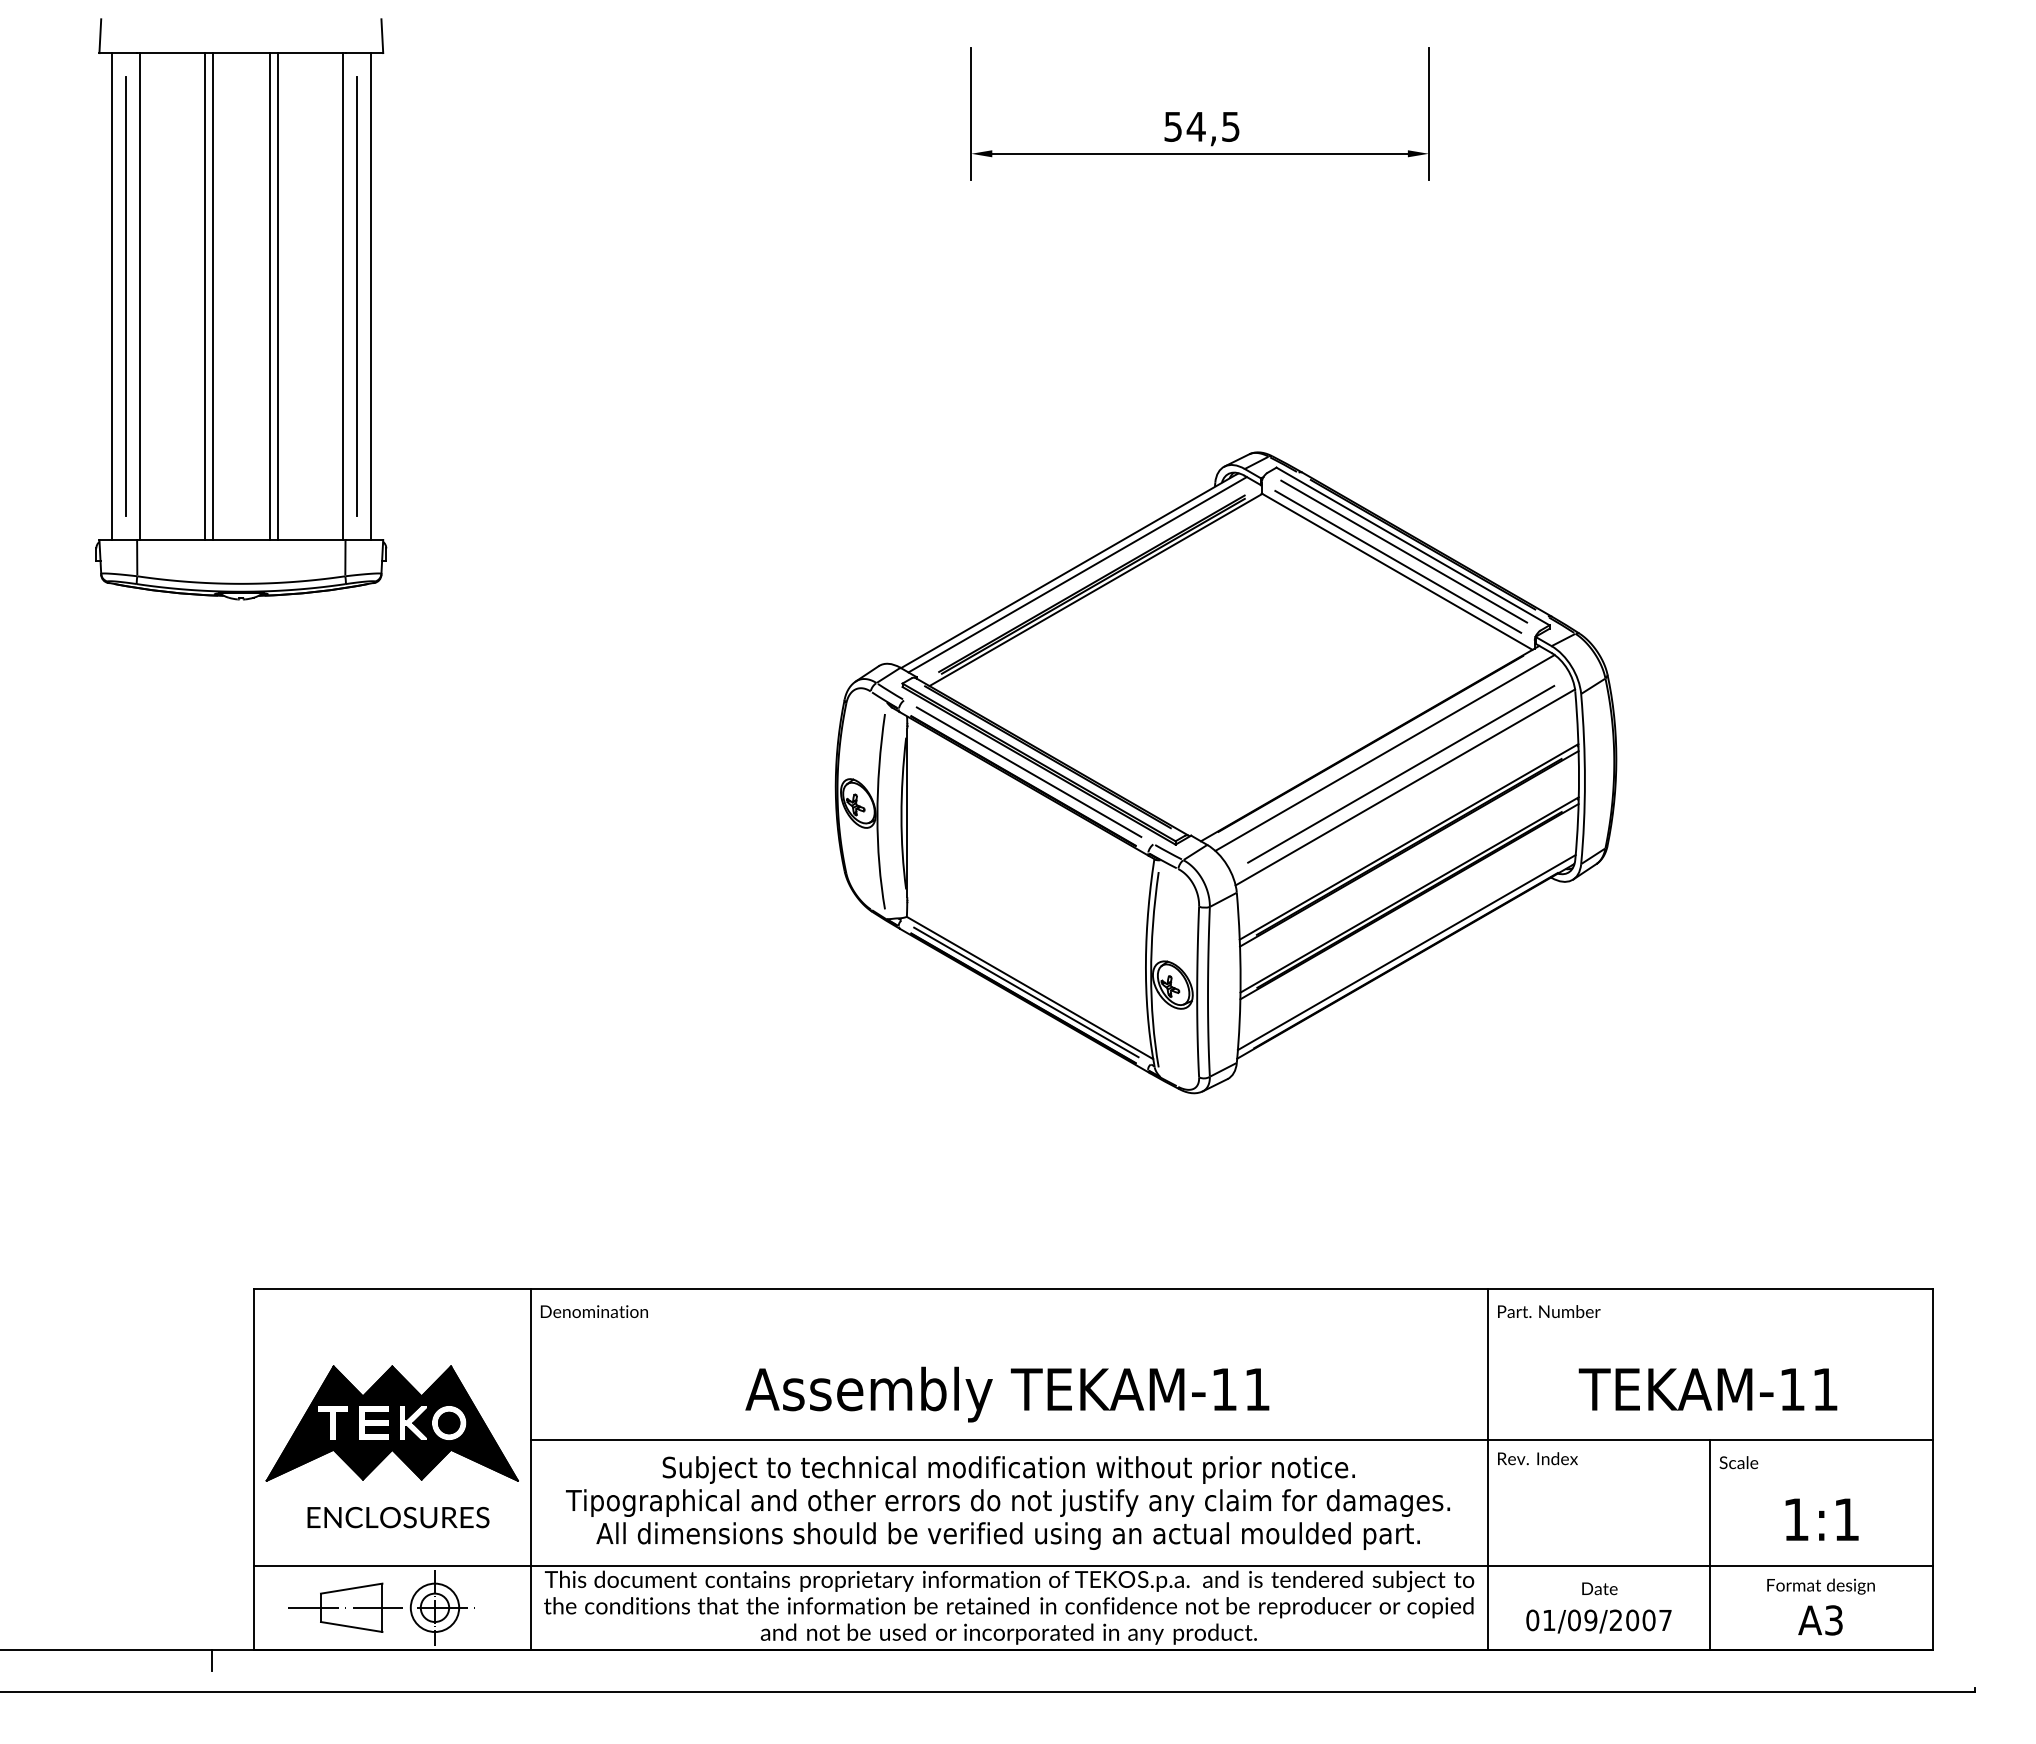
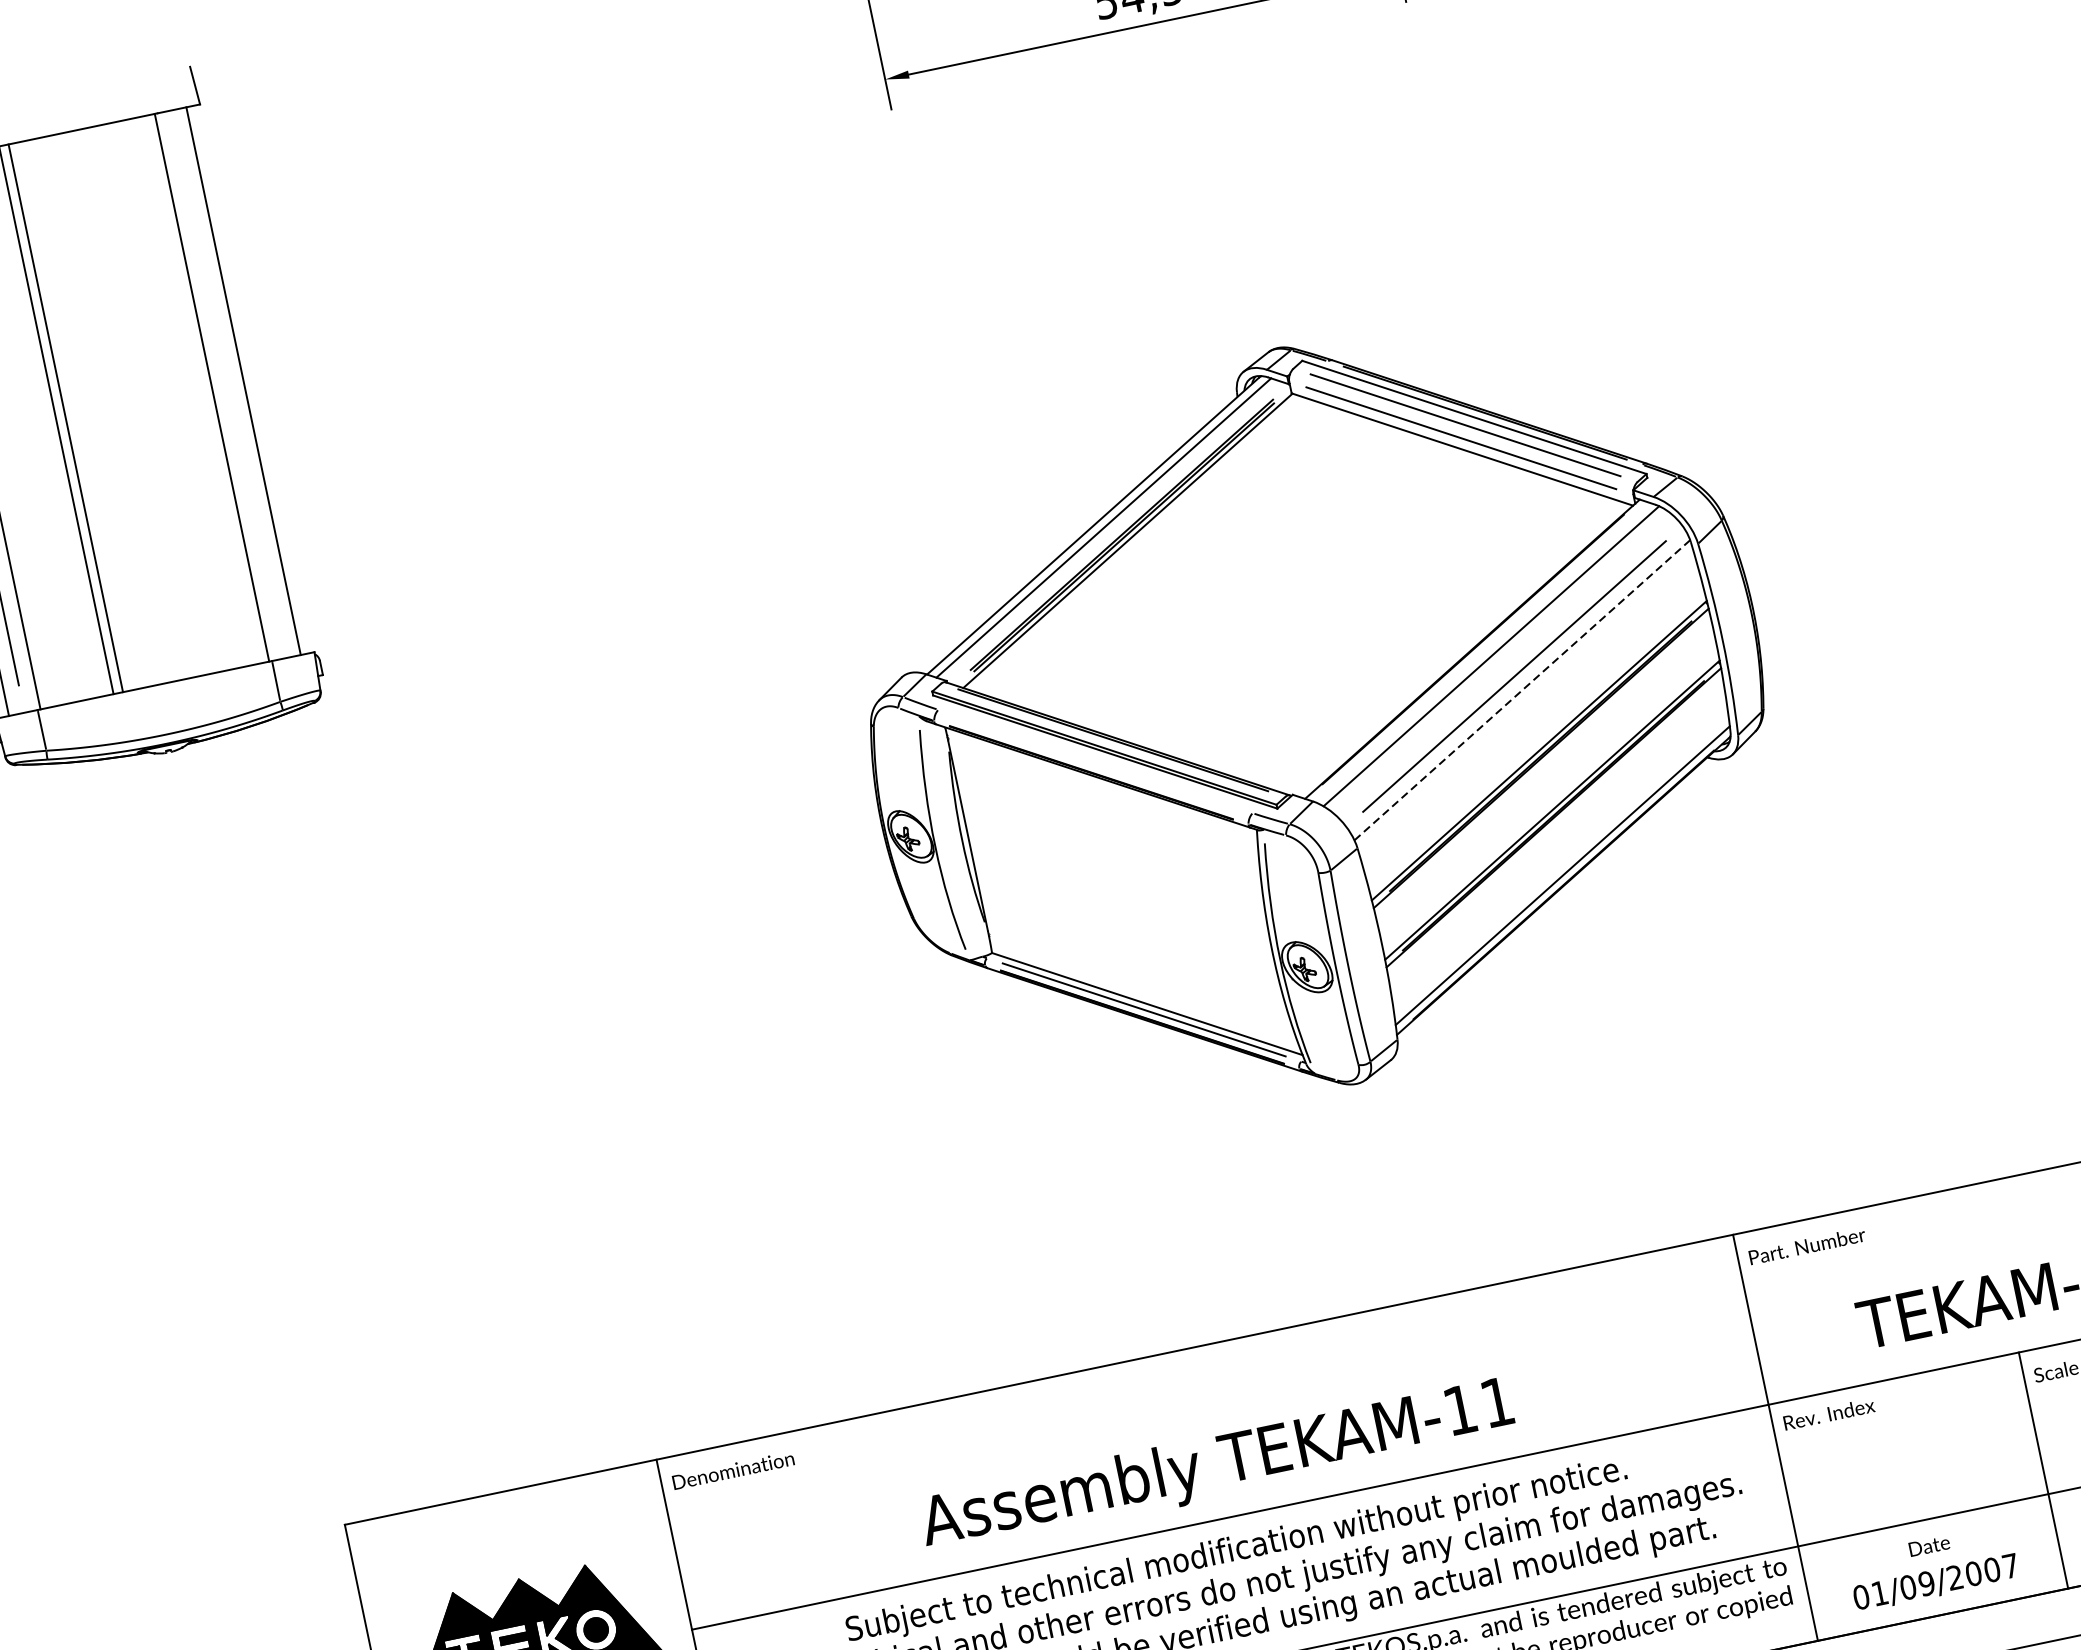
line: (269, 296) -> (129, 404), removed
line: (278, 296) -> (139, 402), removed
line: (357, 296) -> (228, 384), removed
line: (1028, 771) -> (1094, 760), removed
line: (1405, 787) -> (1522, 690), solid -> dashed

